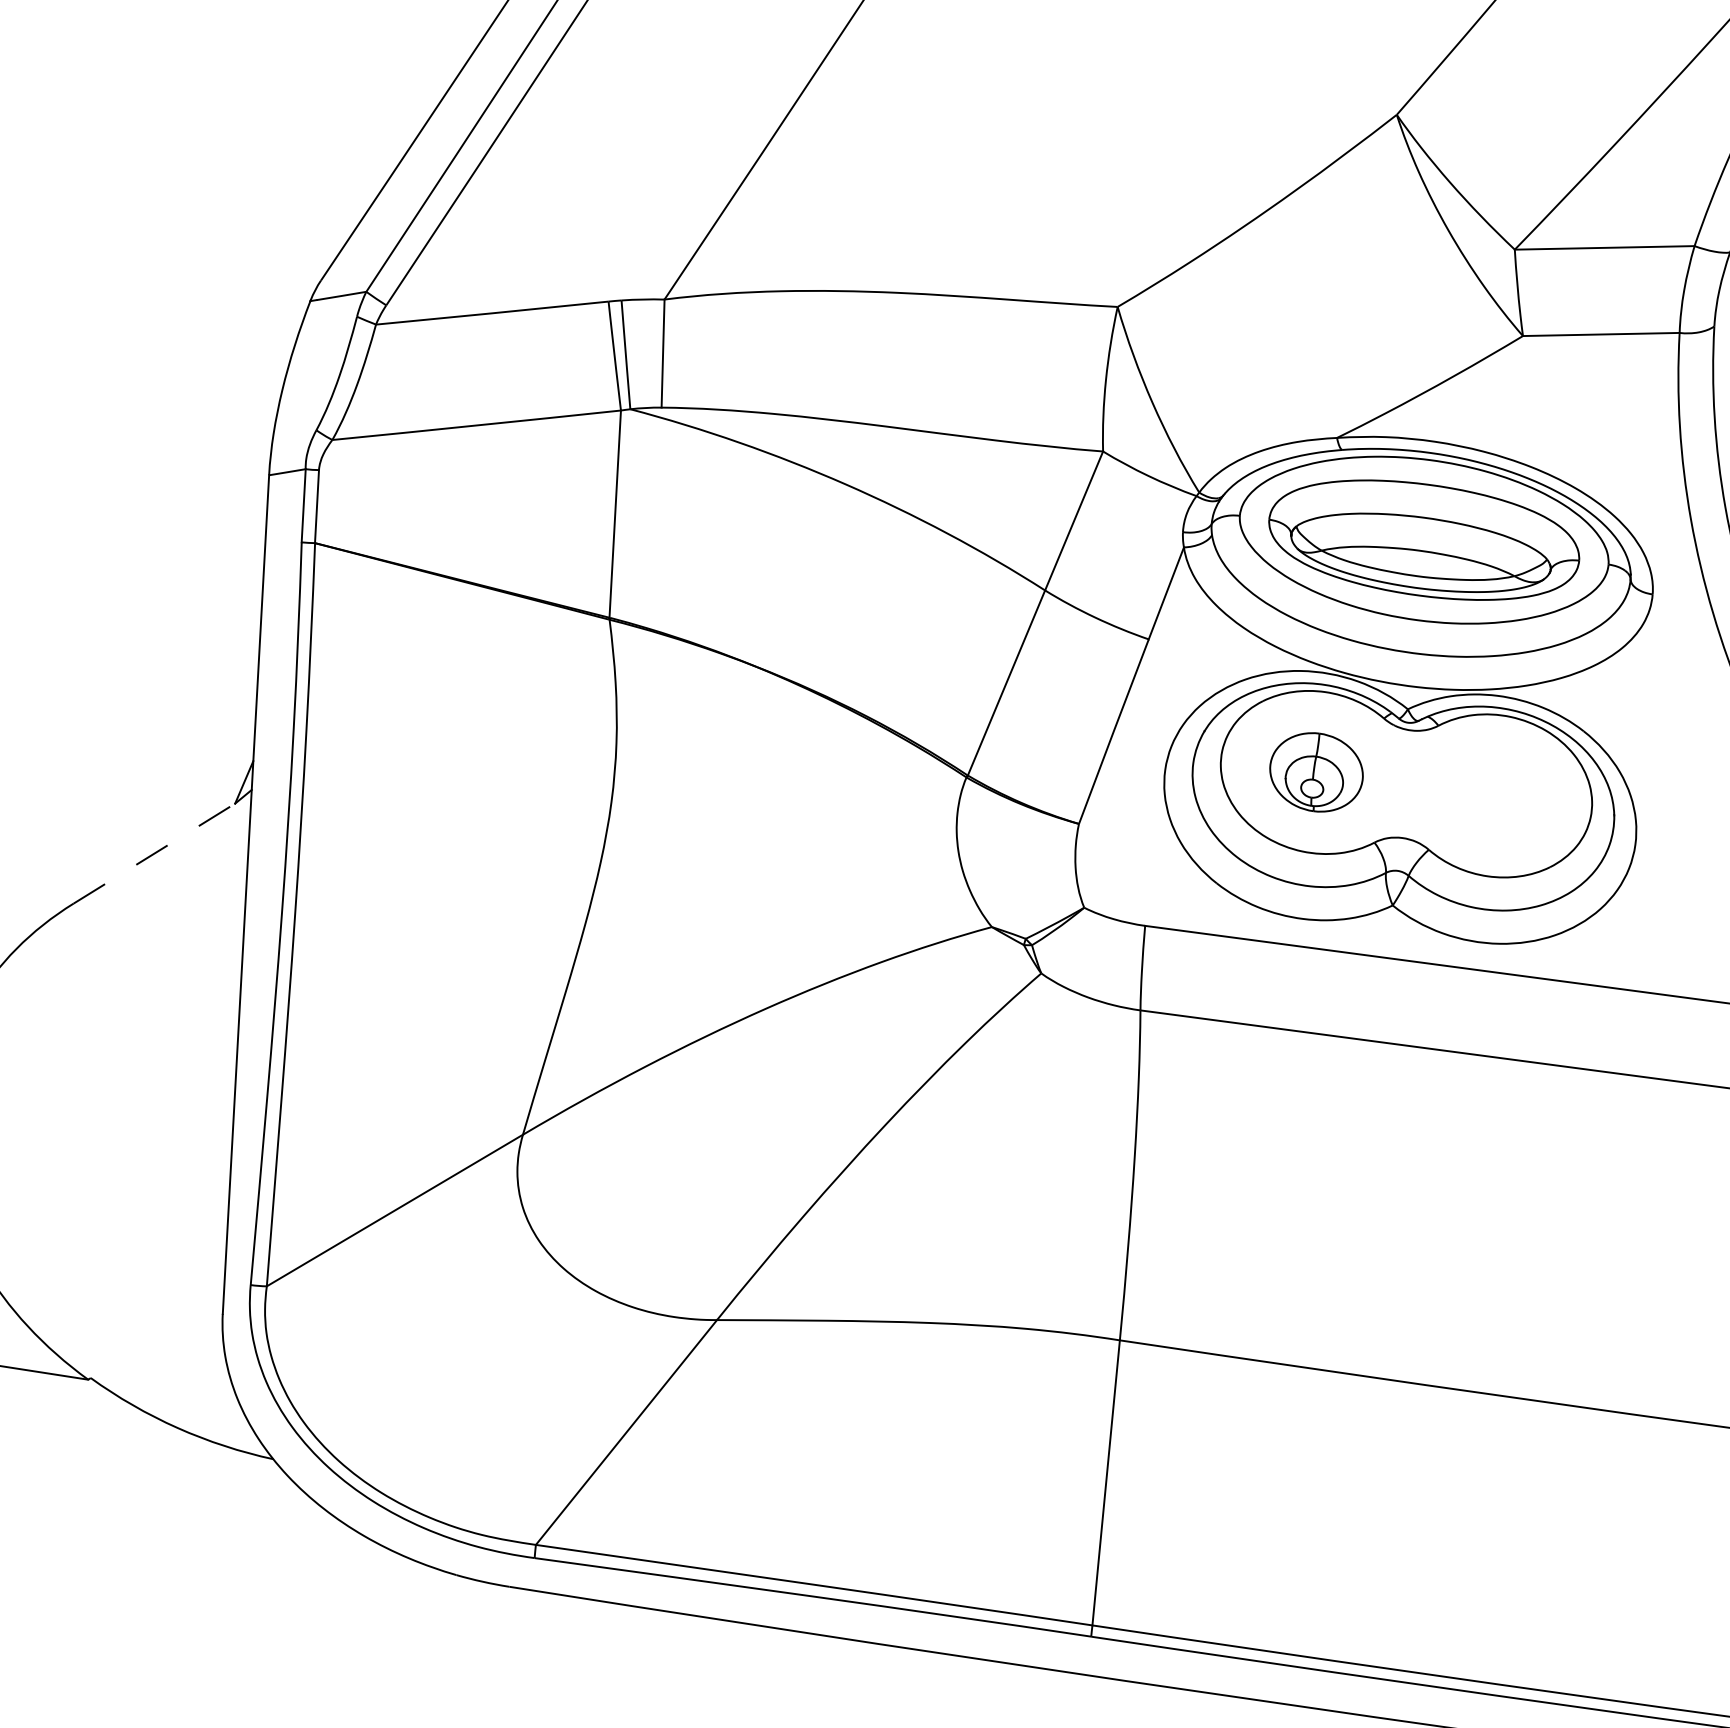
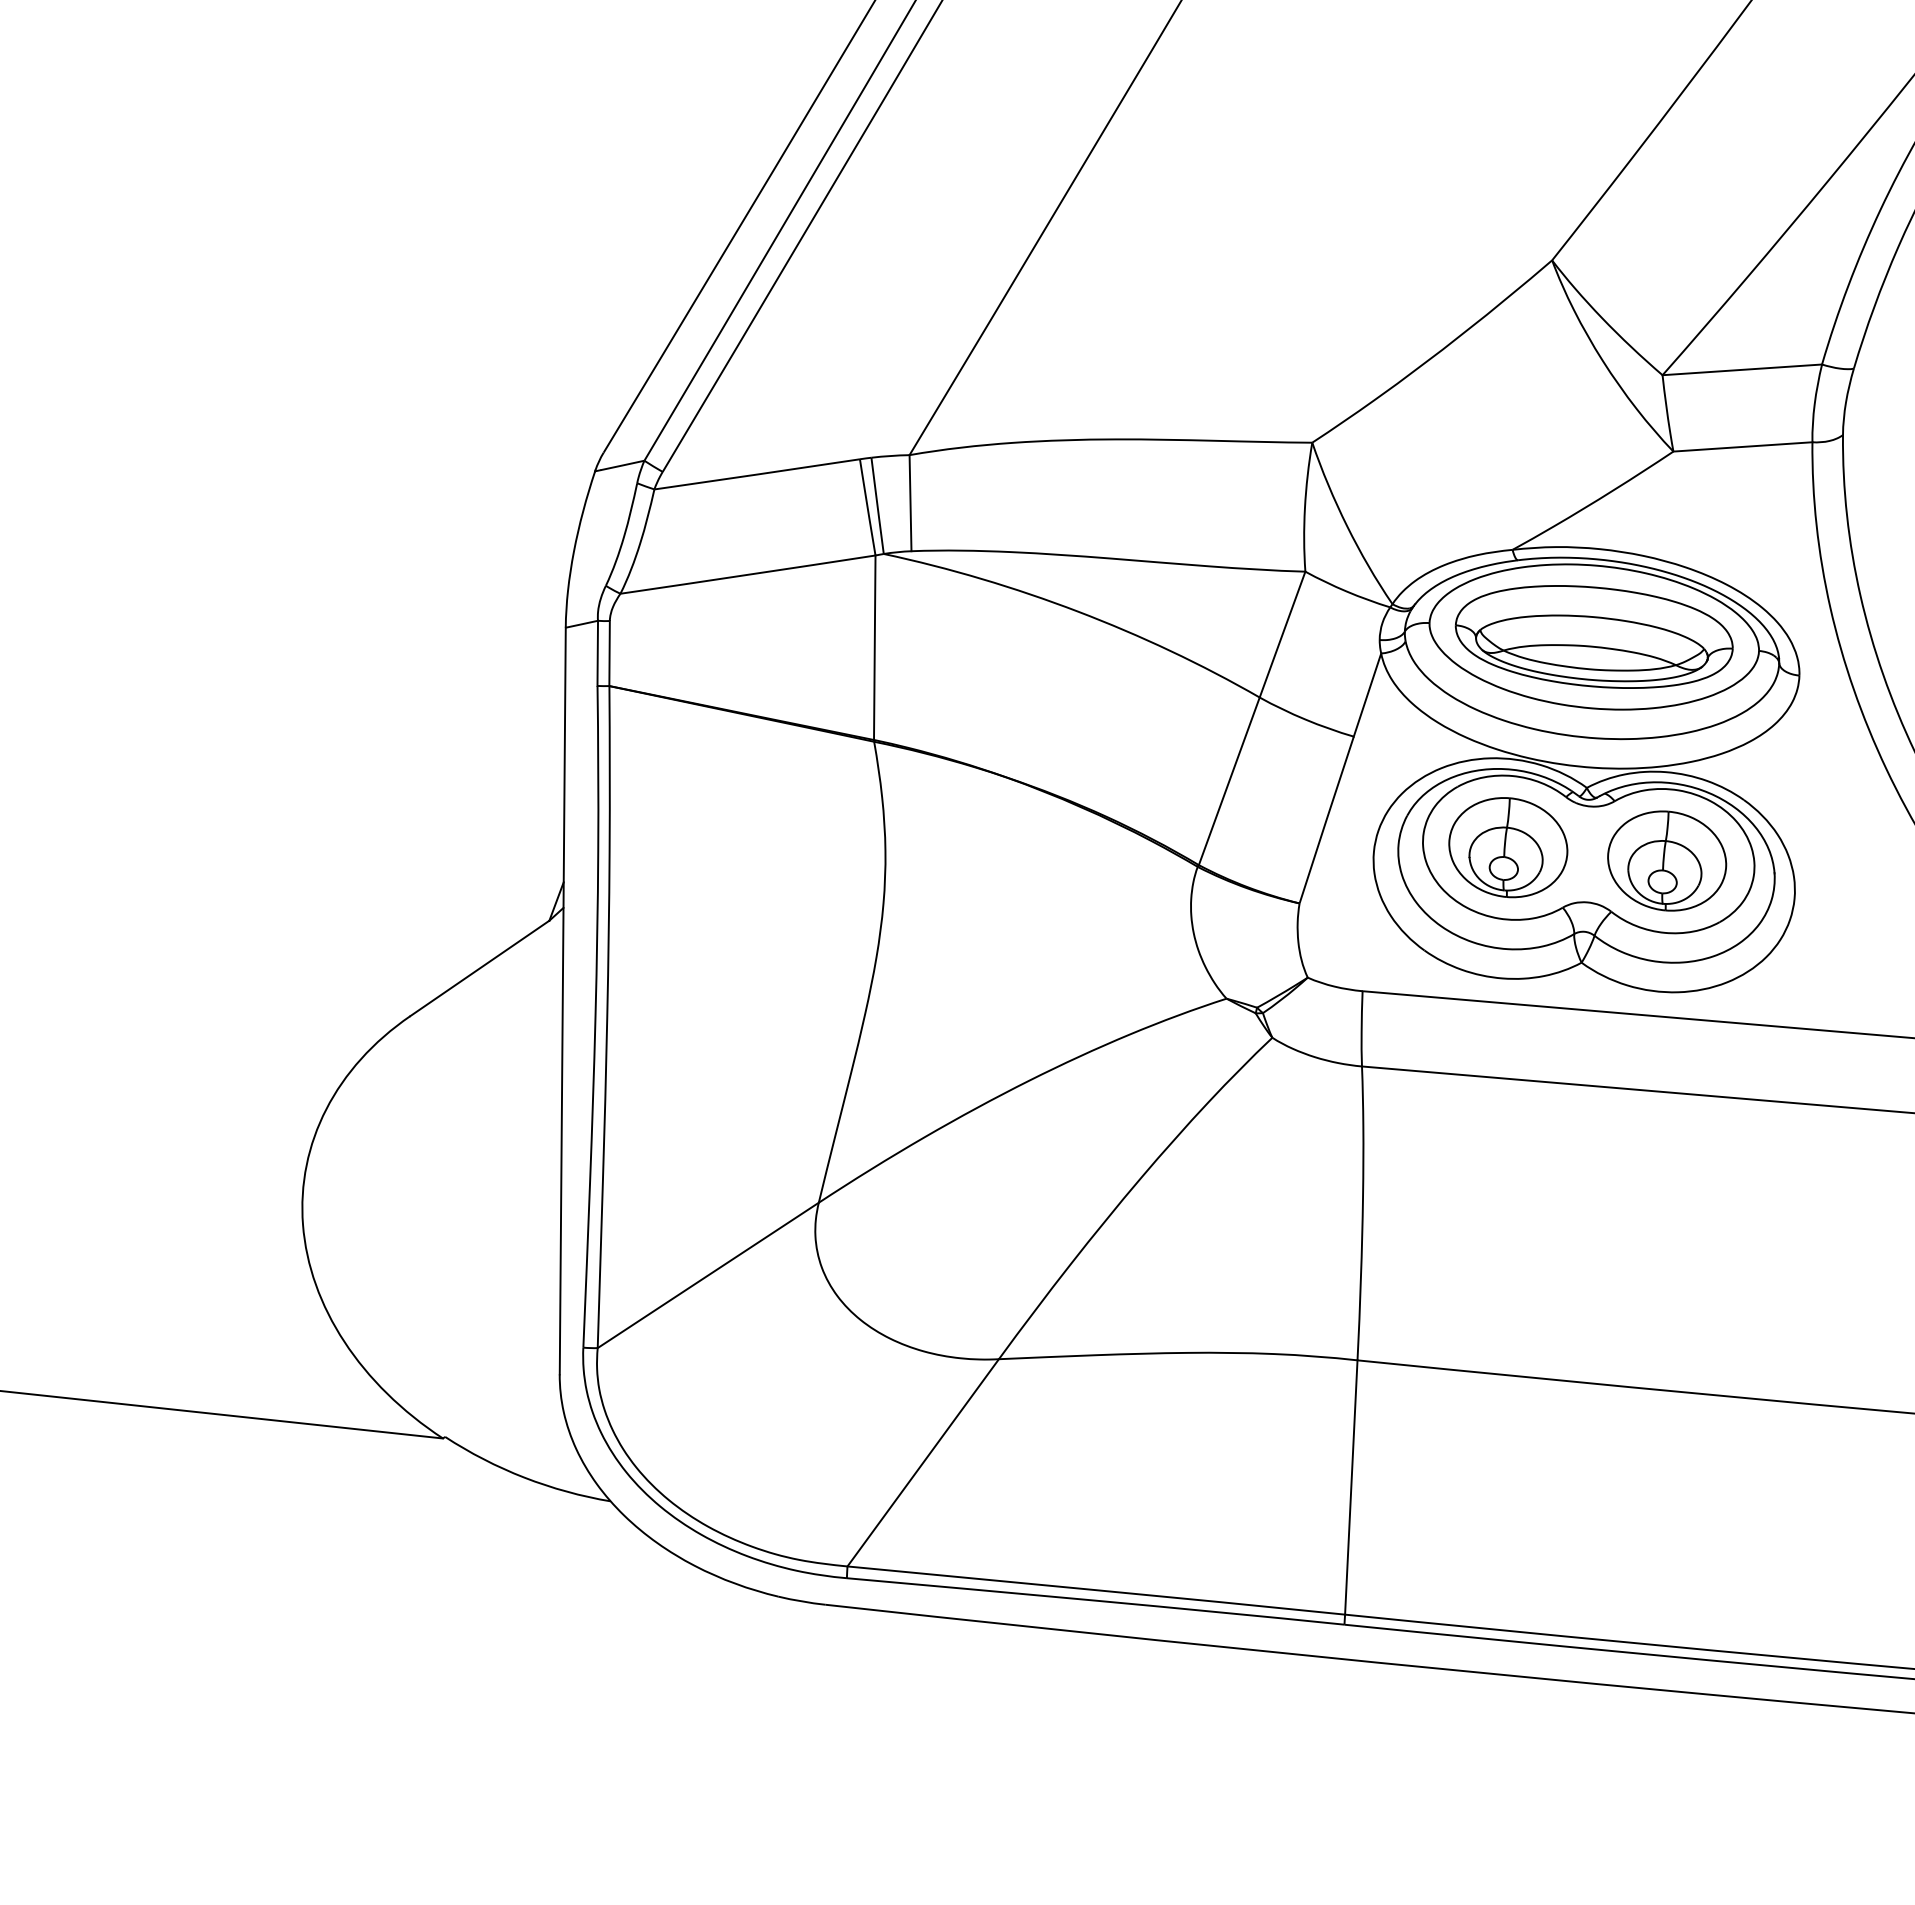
part: (1316, 772) -> (1508, 847), size x1.43
part: (1494, 795) -> (1667, 860), added
line: (155, 853) -> (480, 968), dashed -> solid

